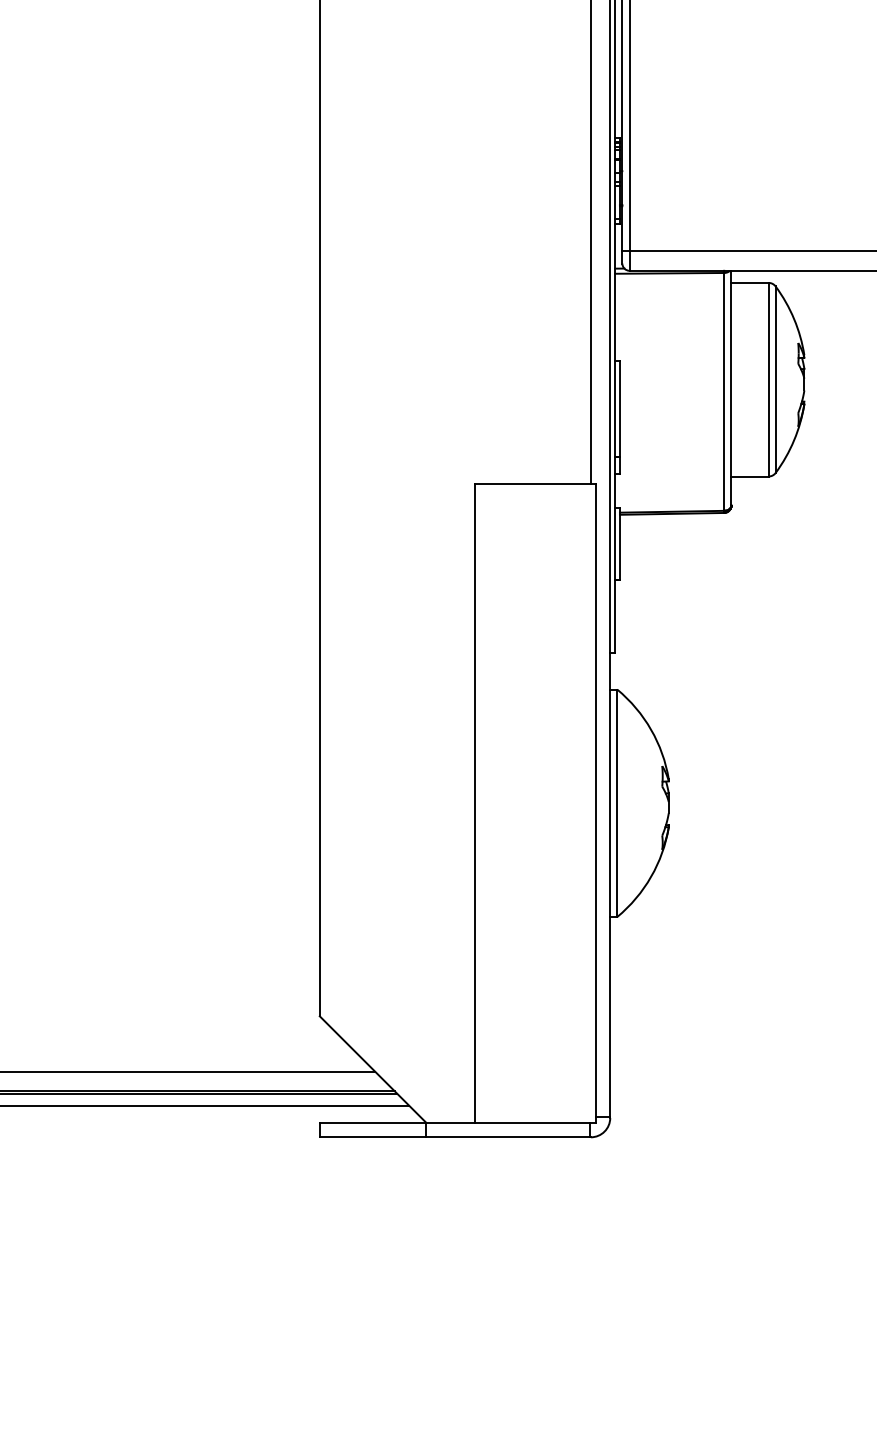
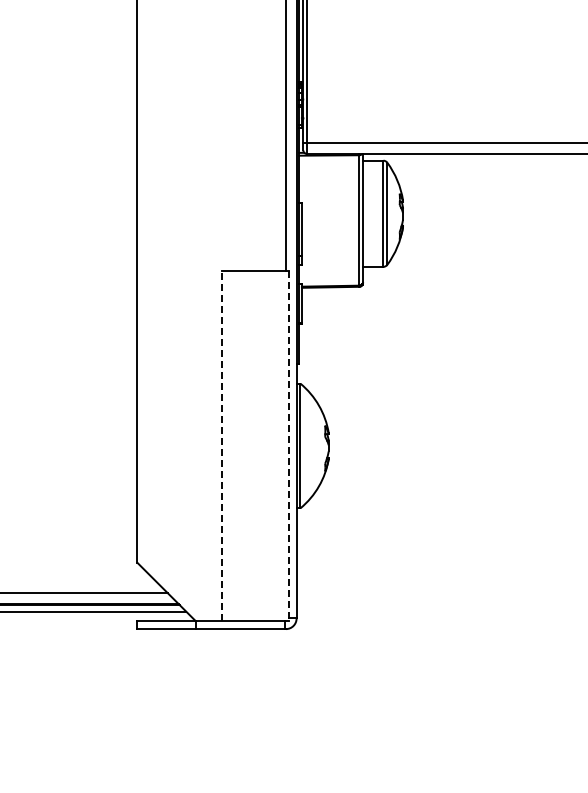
line: (475, 802) -> (222, 445), solid -> dashed
line: (595, 804) -> (288, 446), solid -> dashed

